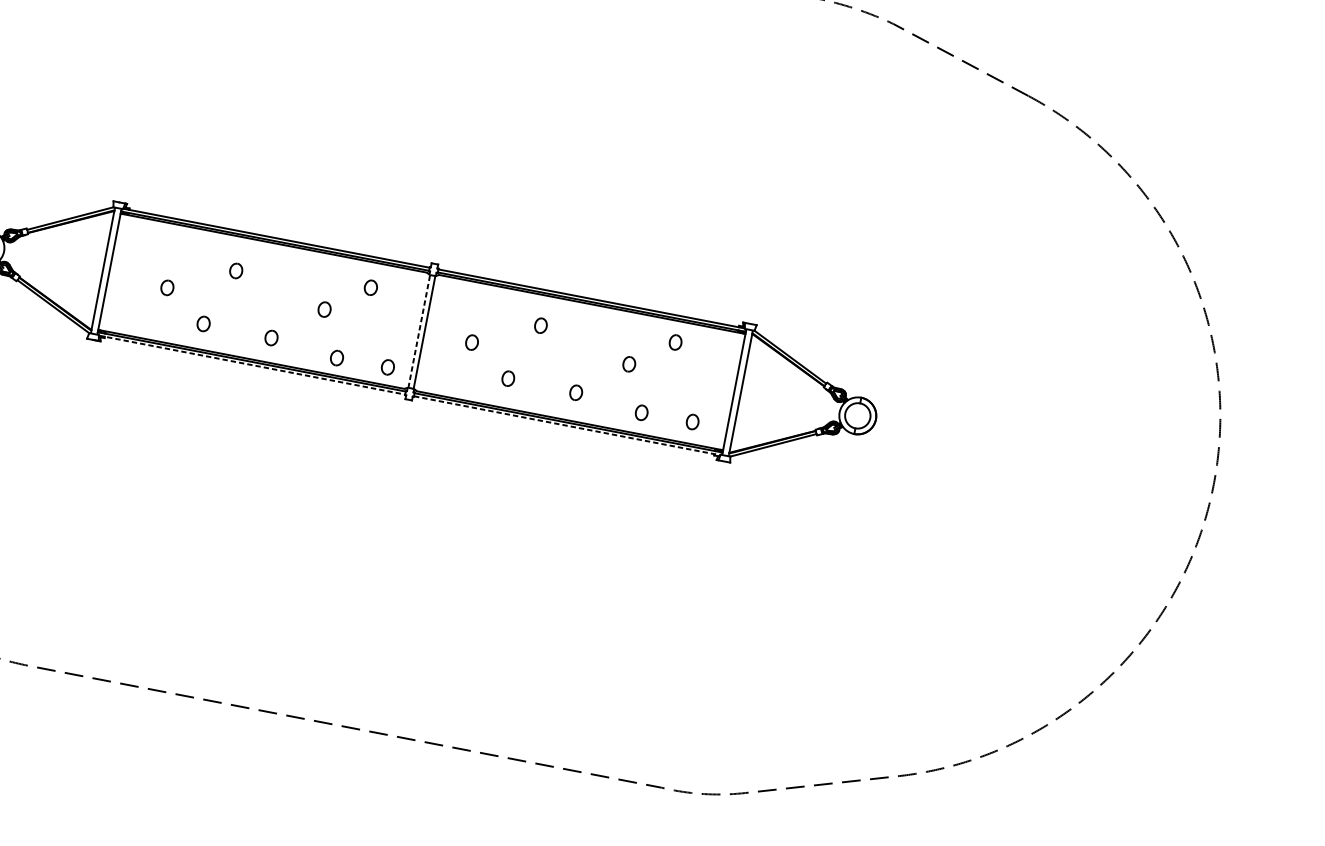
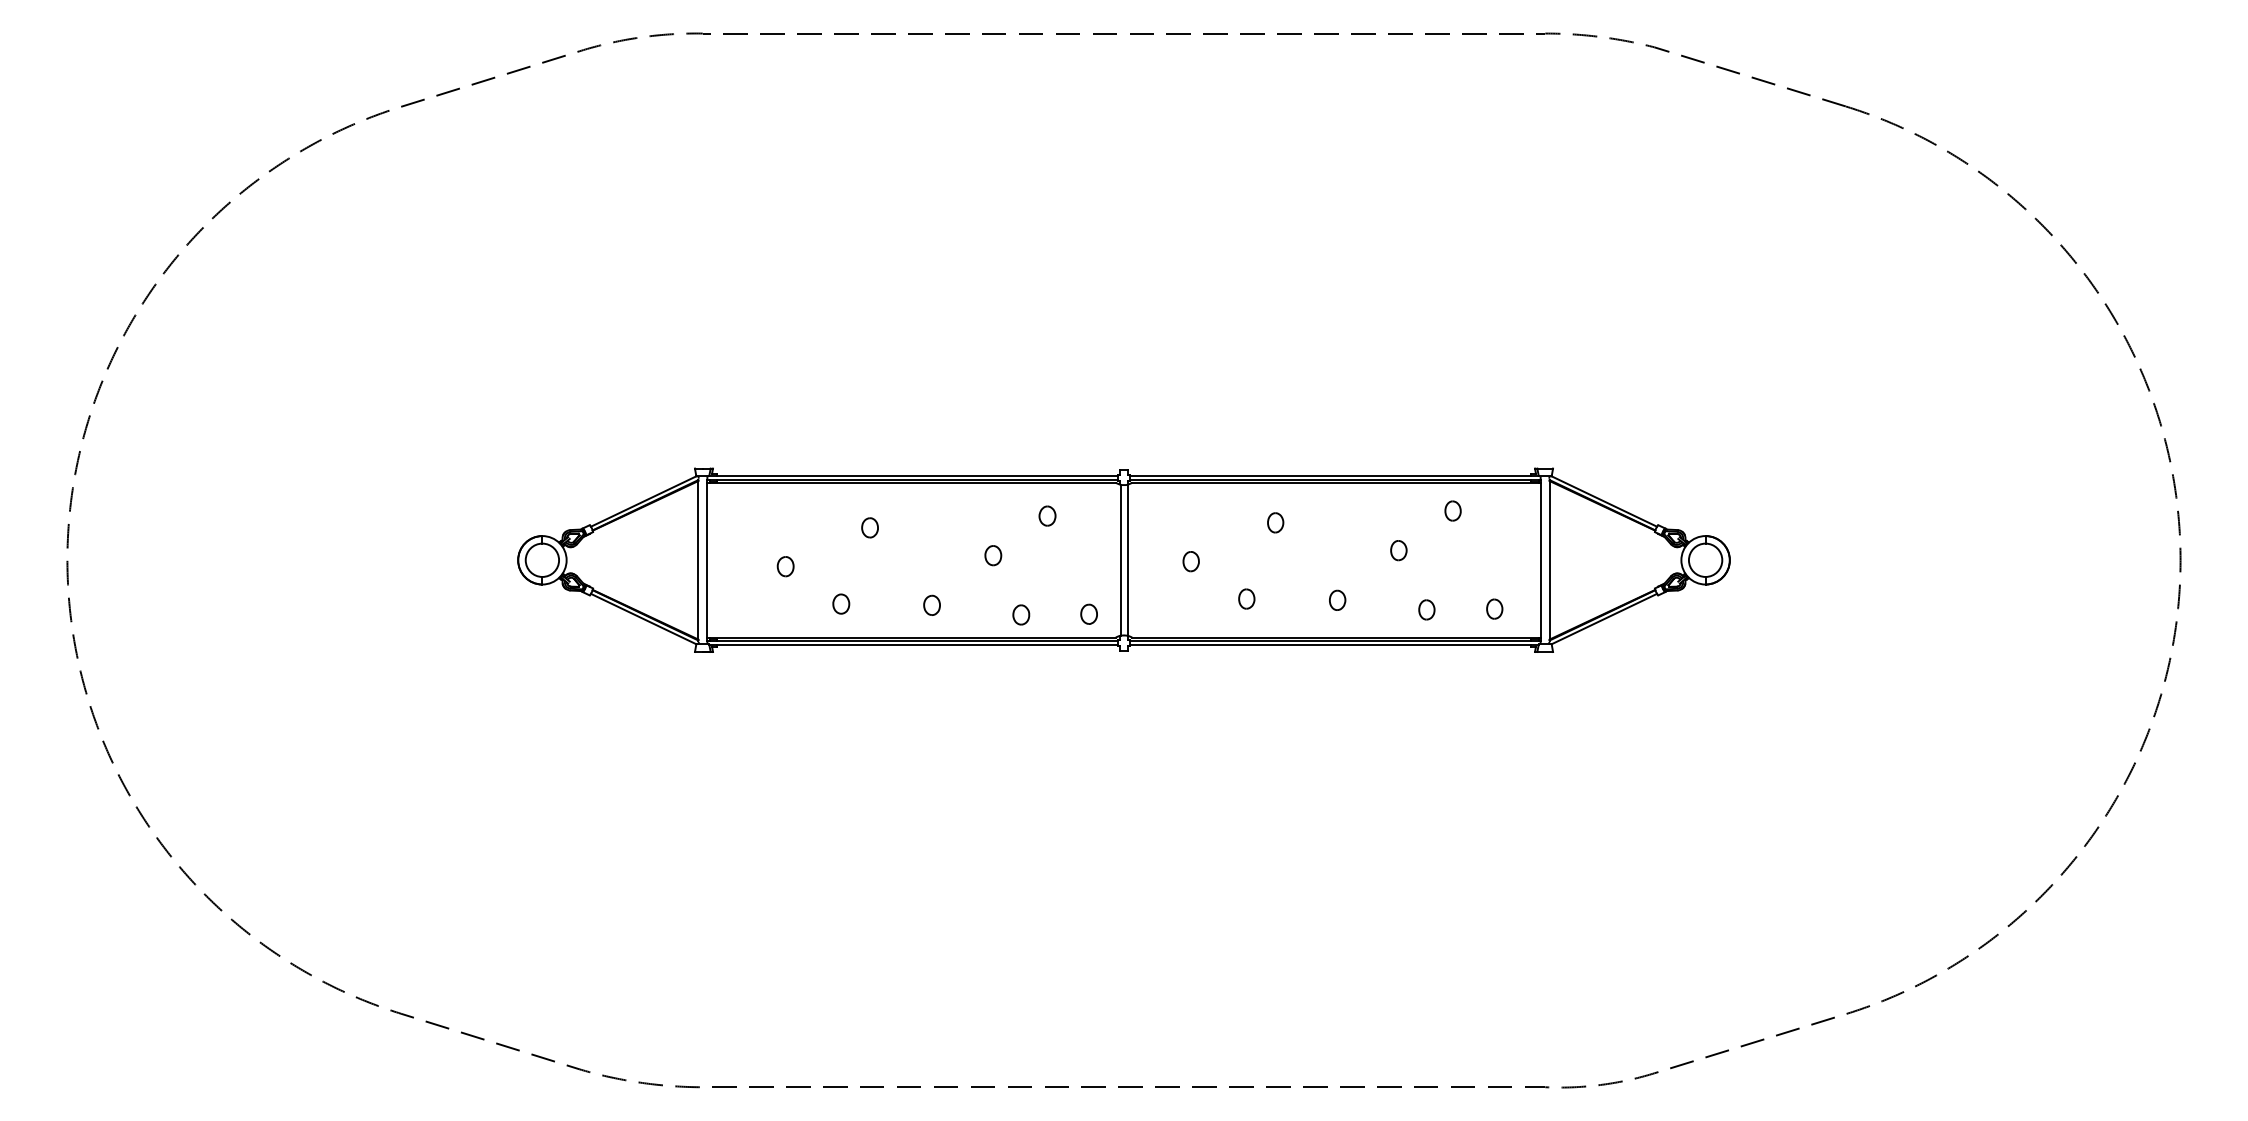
line: (419, 331) -> (1120, 560), dashed -> solid
line: (252, 365) -> (914, 645), dashed -> solid
line: (567, 426) -> (1334, 645), dashed -> solid

